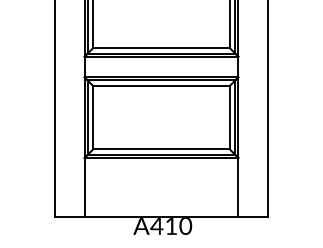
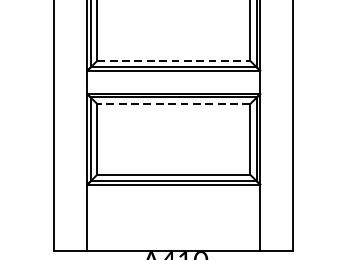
line: (161, 47) -> (173, 60), solid -> dashed
line: (161, 86) -> (173, 104), solid -> dashed

